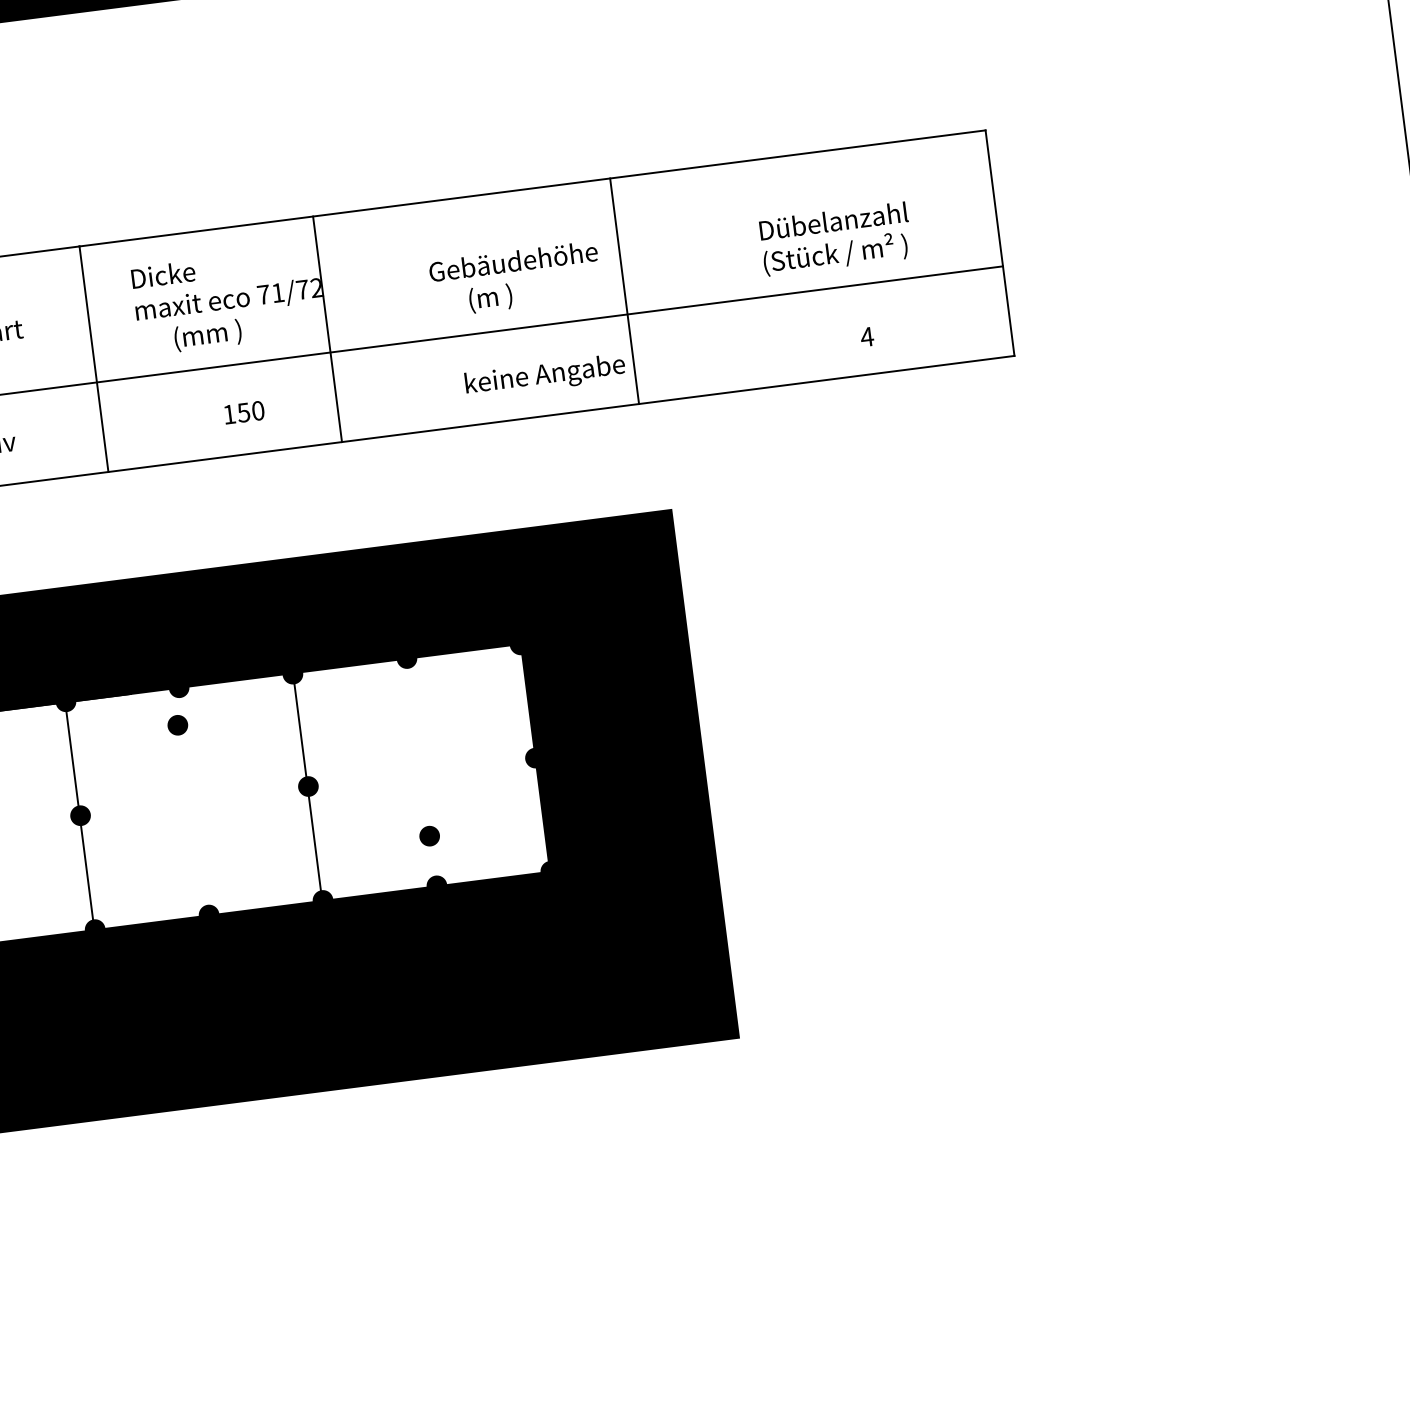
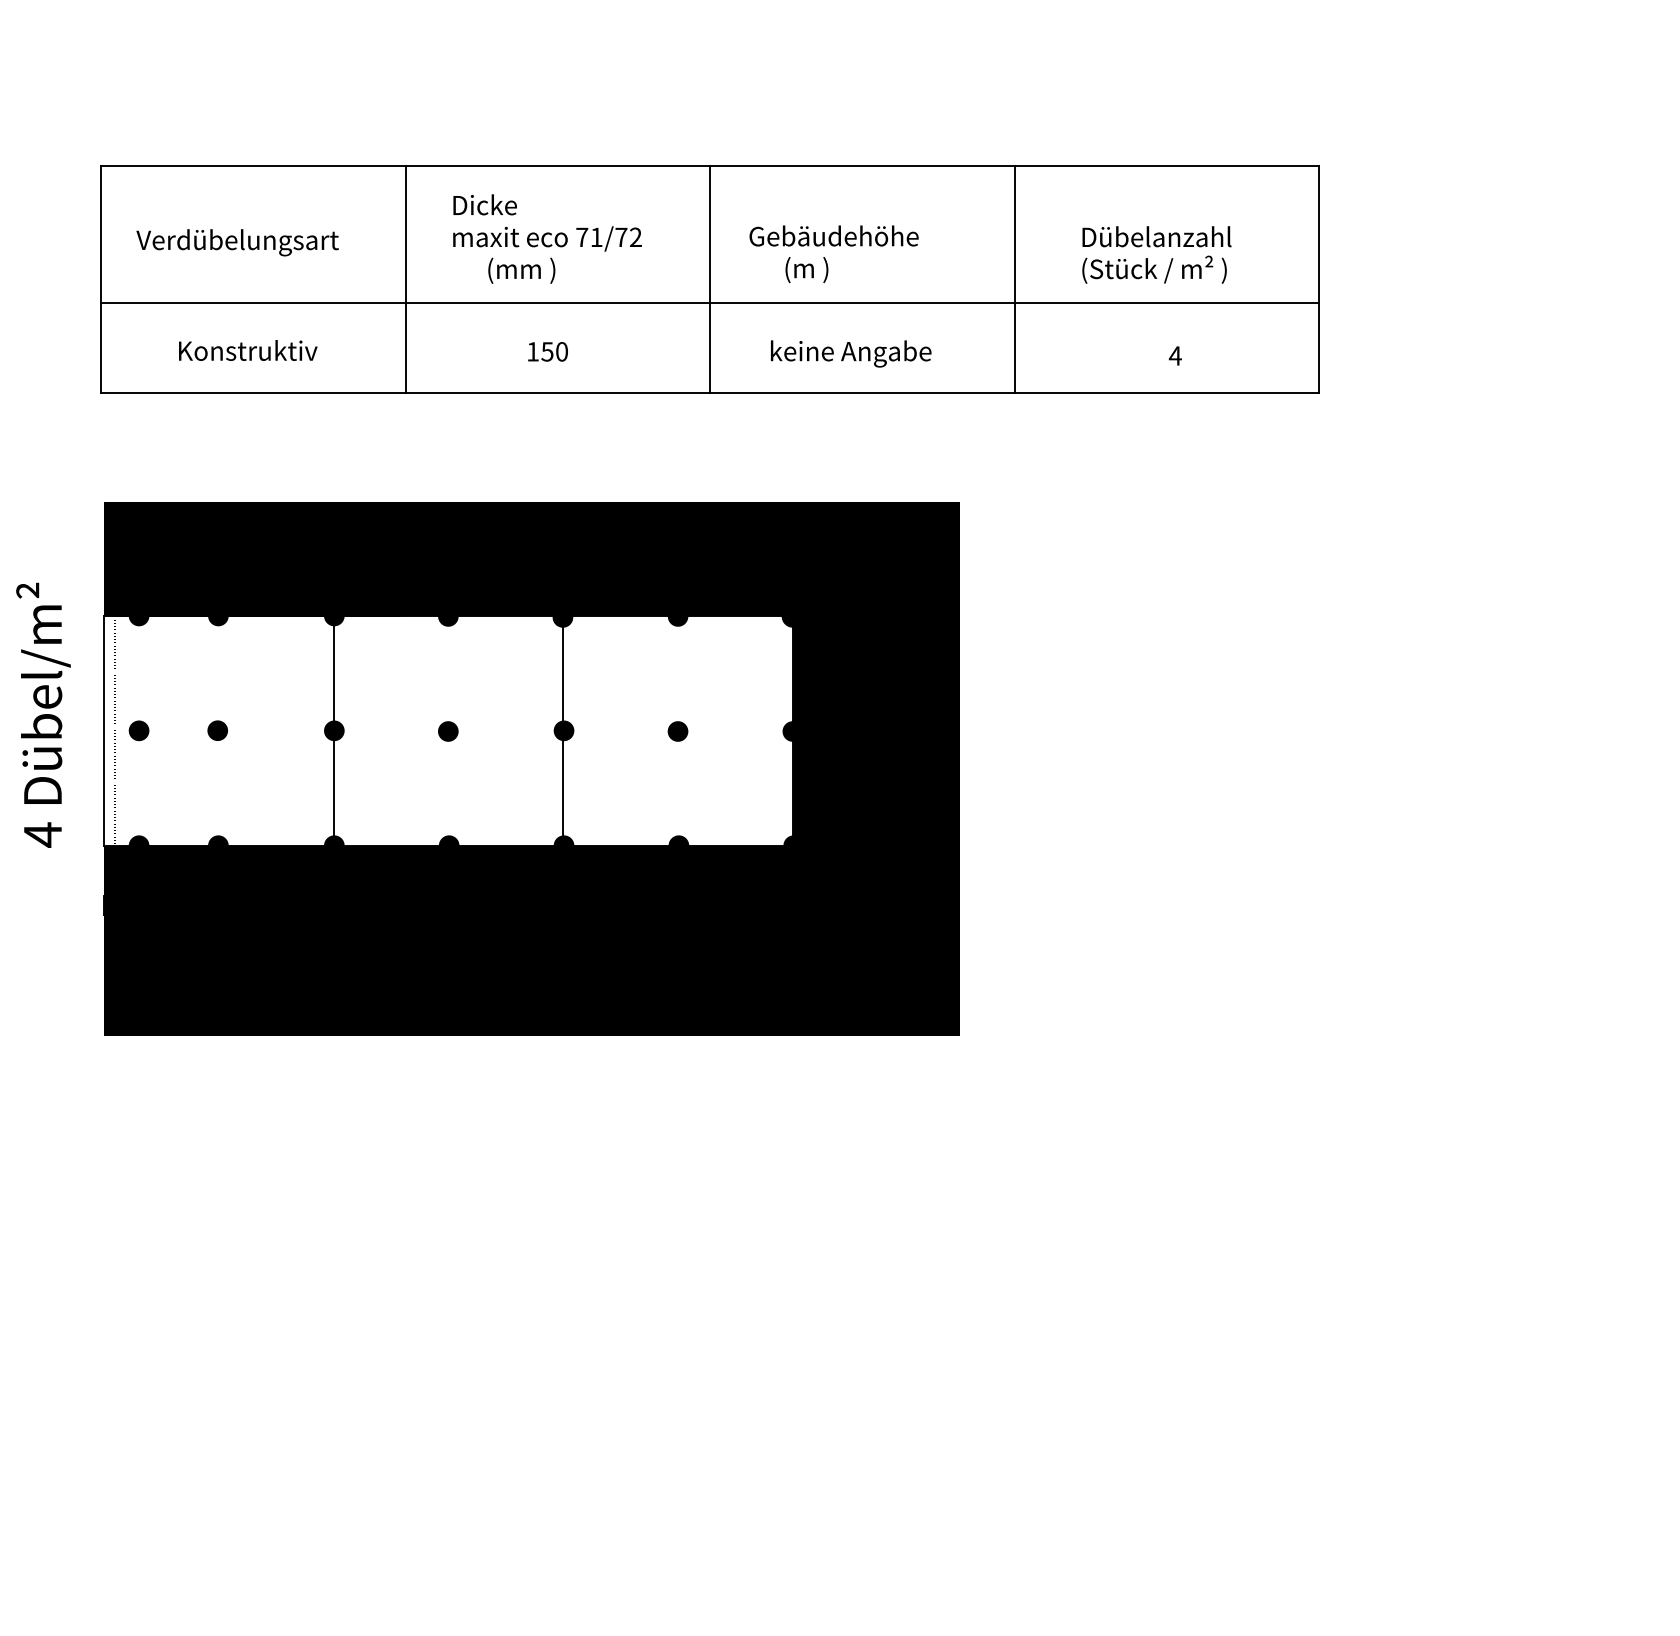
line: (624, 291) -> (1014, 279), moved
line: (327, 329) -> (710, 279), moved
part: (178, 725) -> (448, 731), moved
part: (429, 836) -> (677, 731), moved

